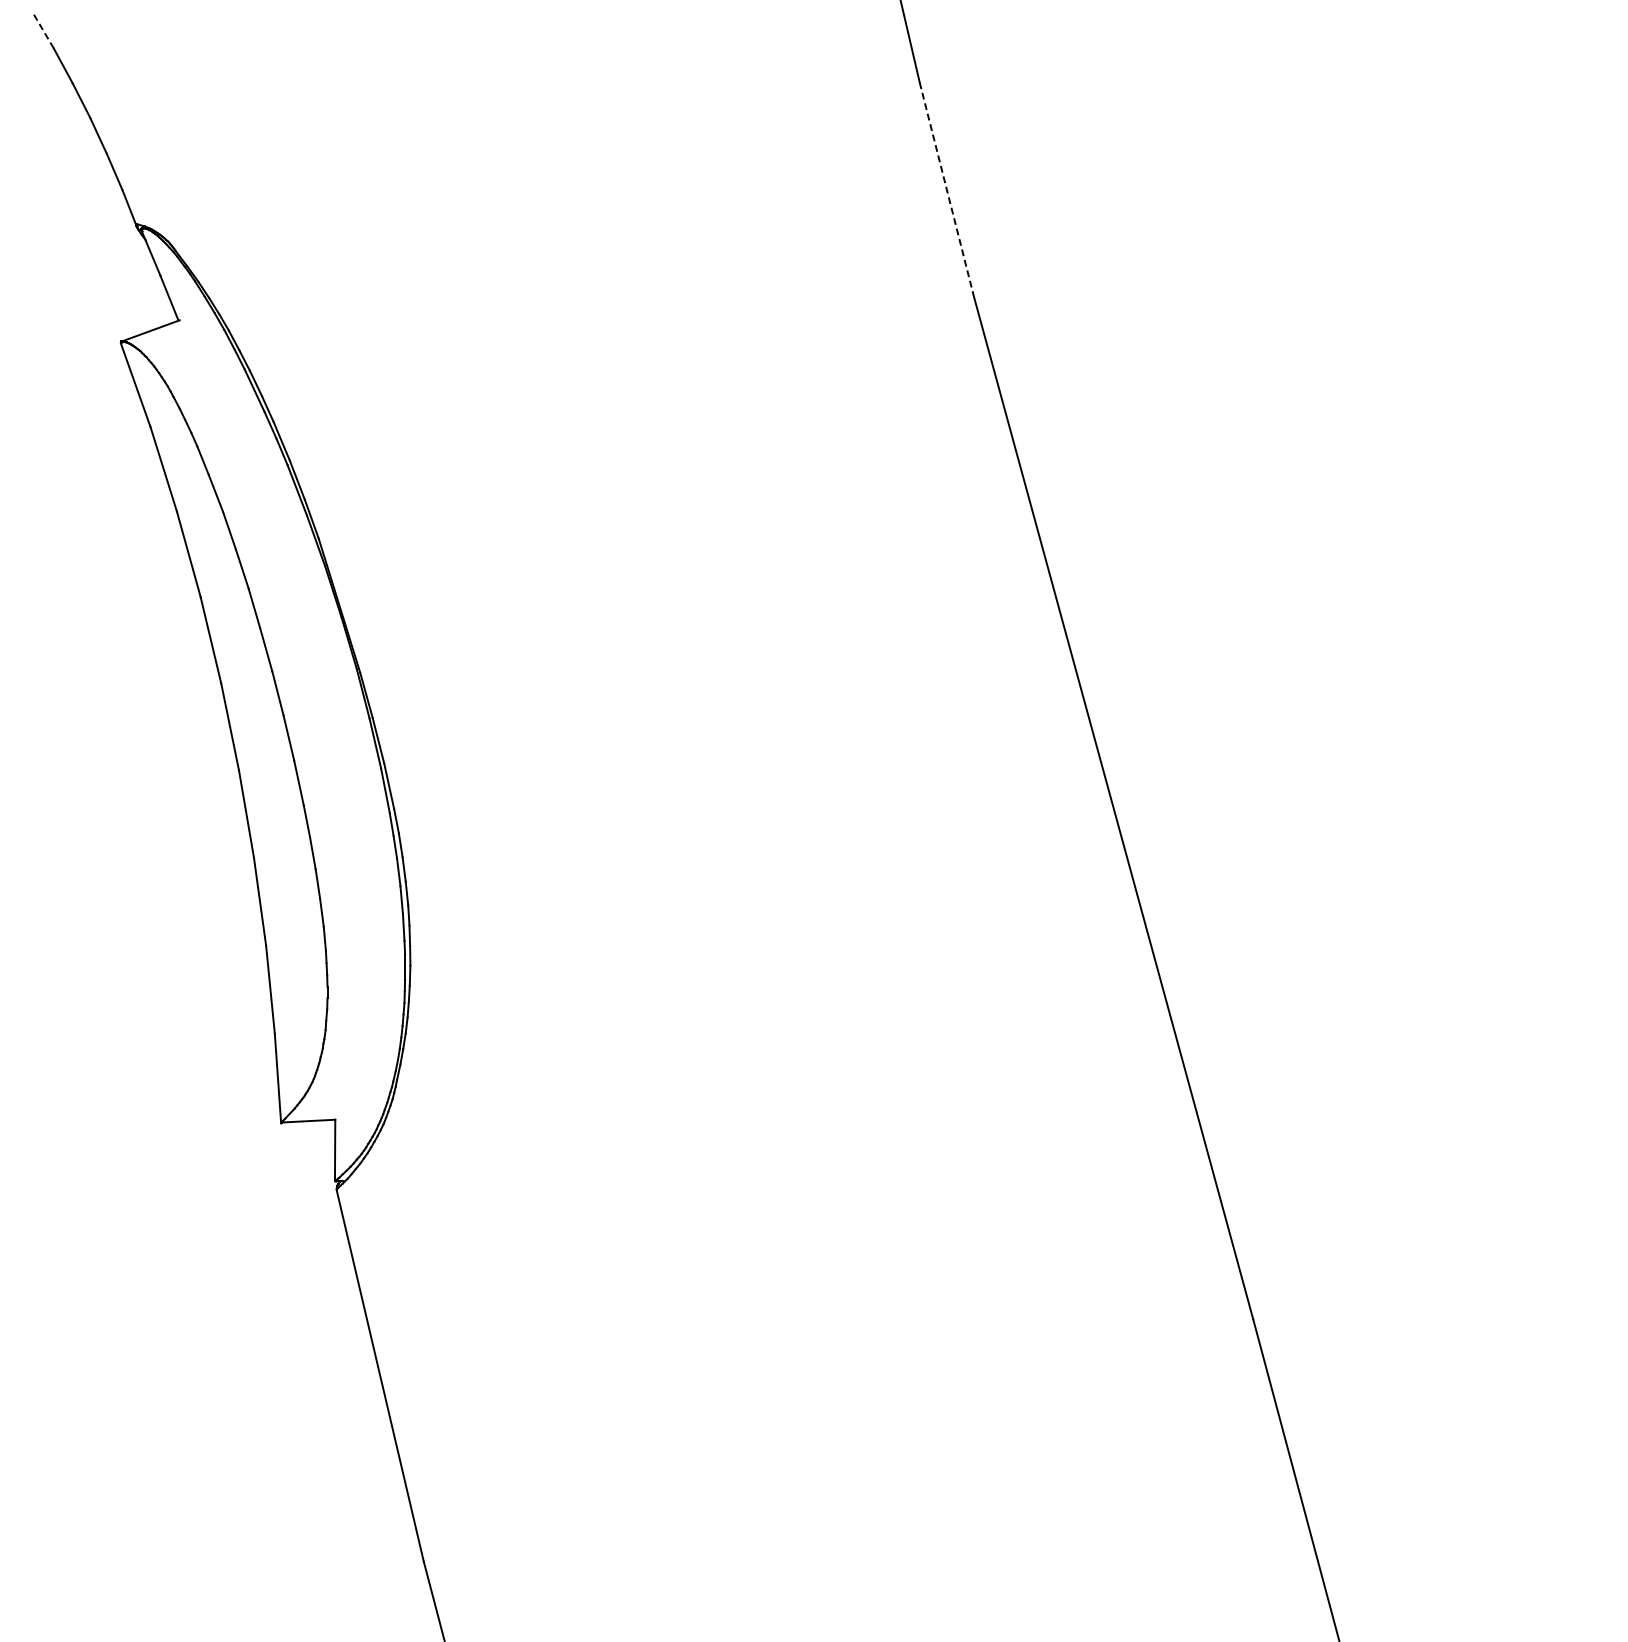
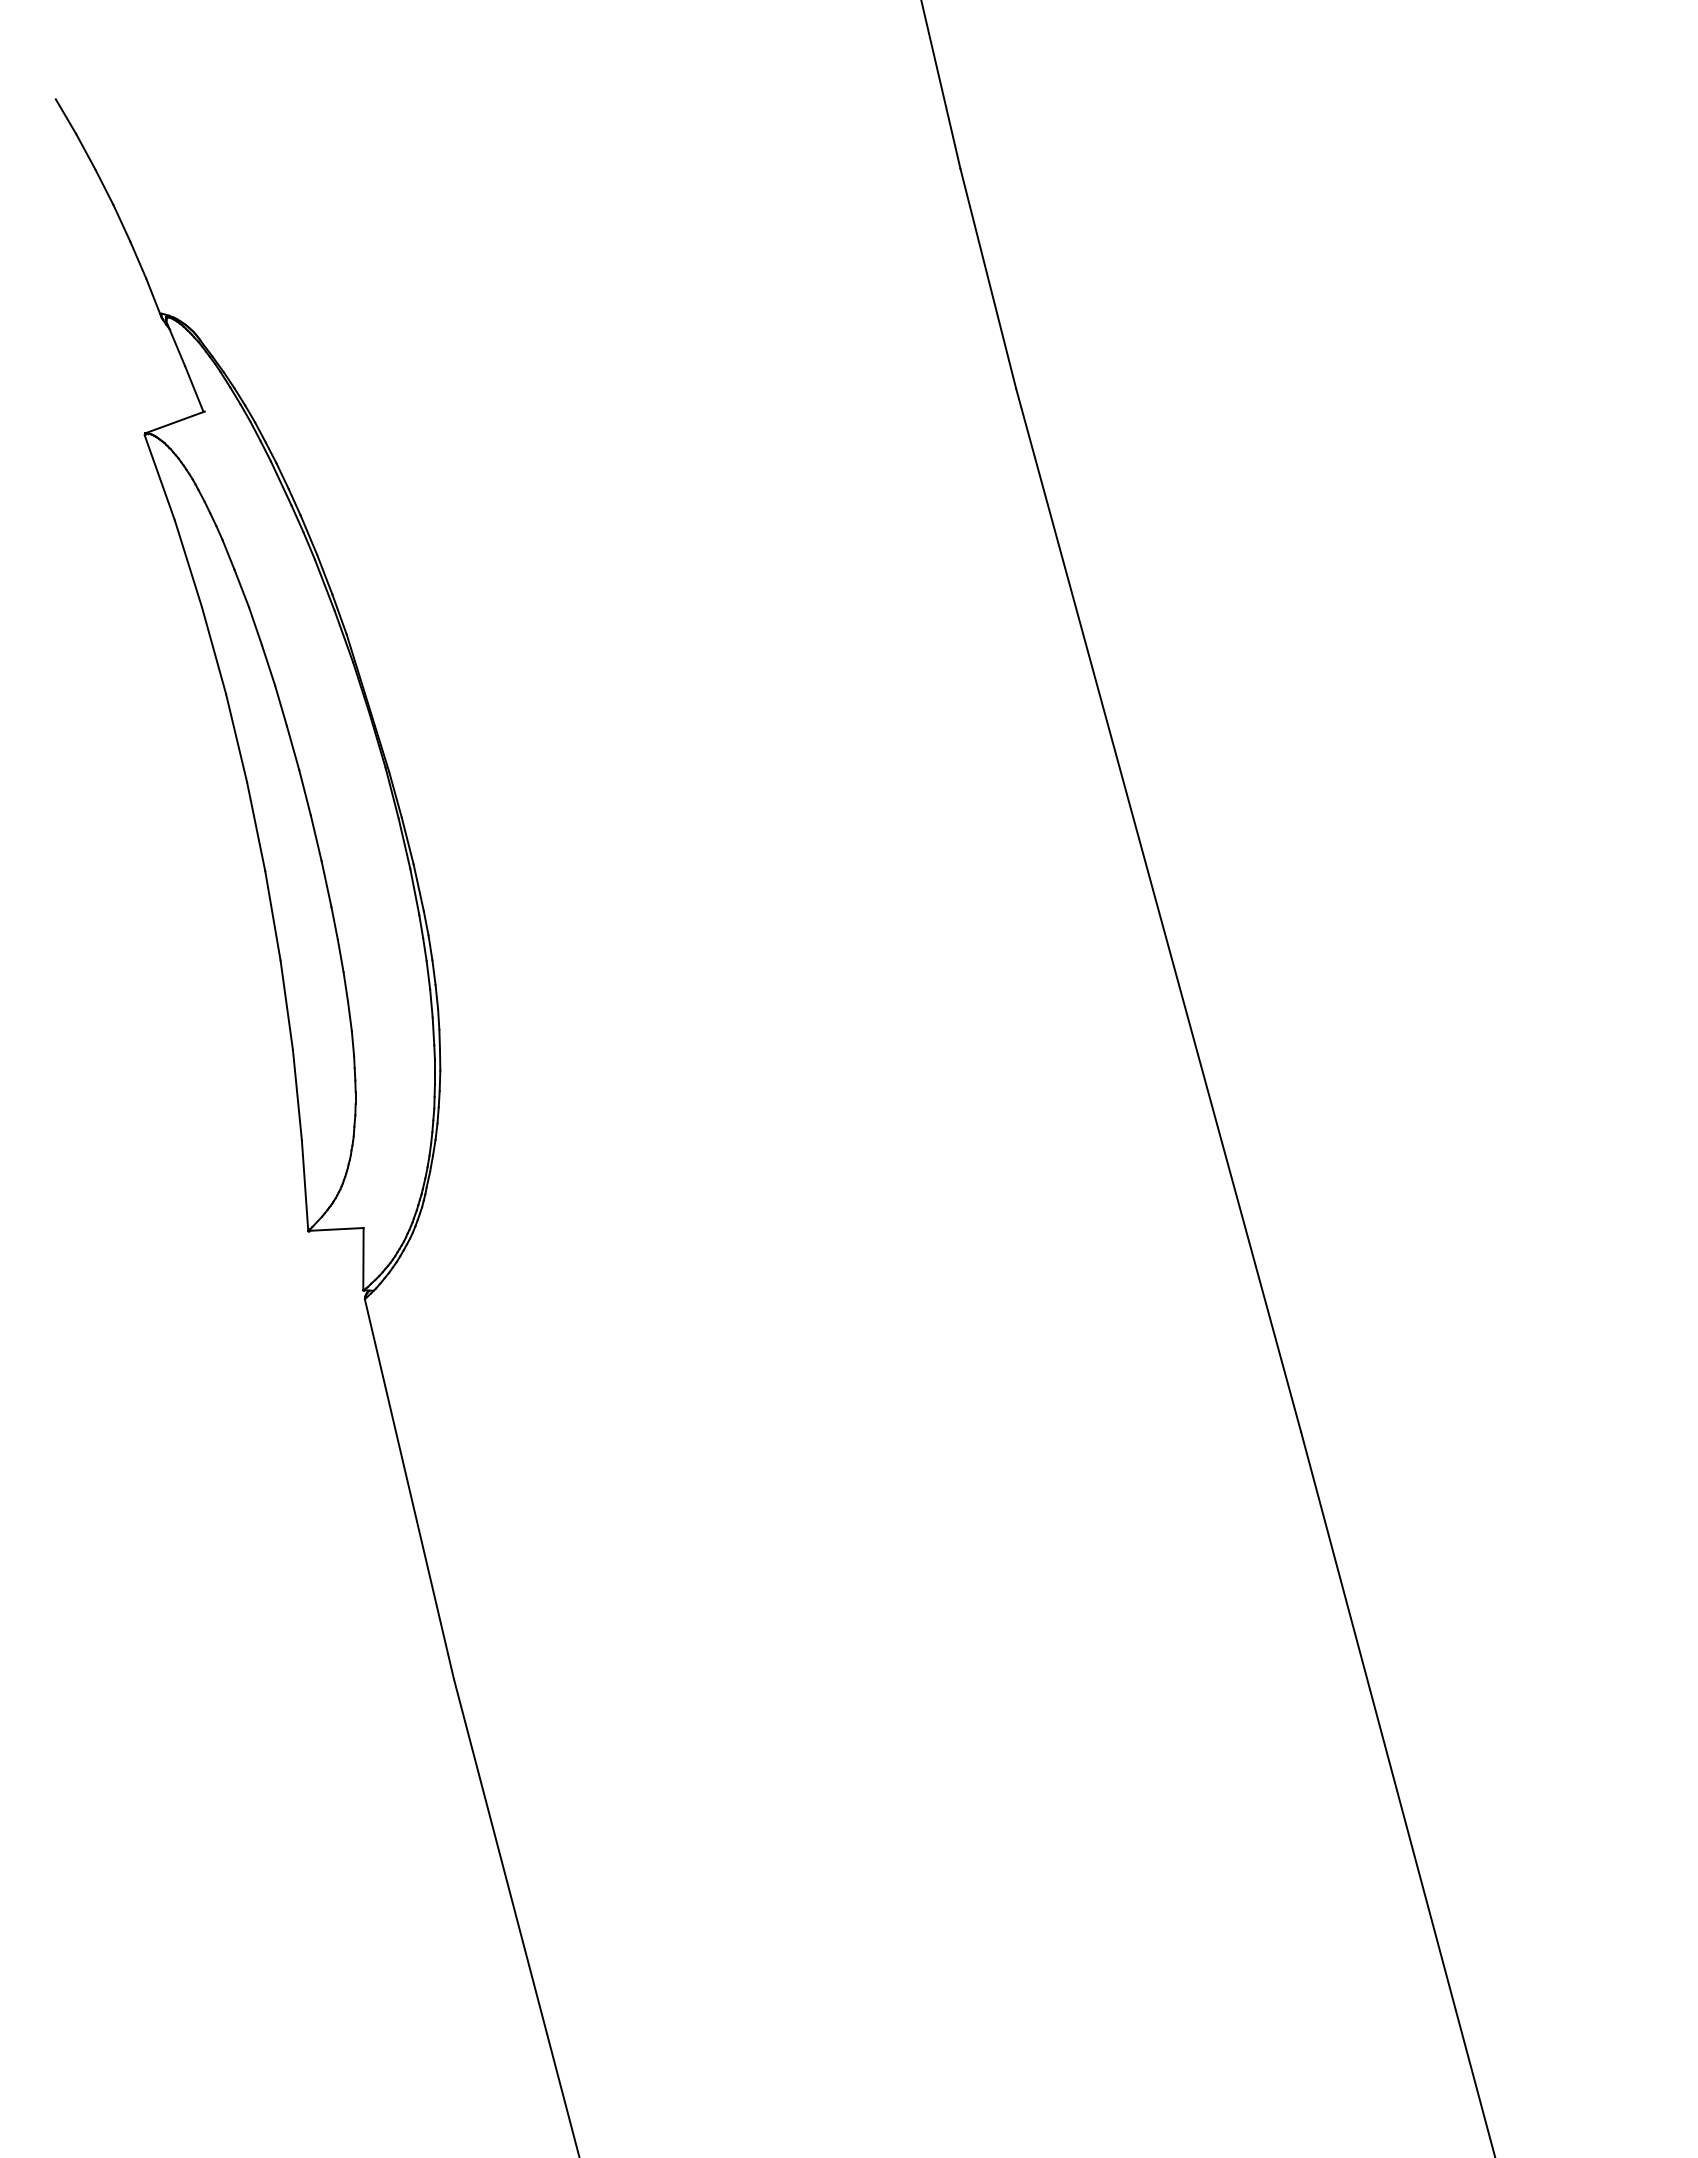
line: (43, 31) -> (65, 116), dashed -> solid
line: (947, 190) -> (988, 279), dashed -> solid

